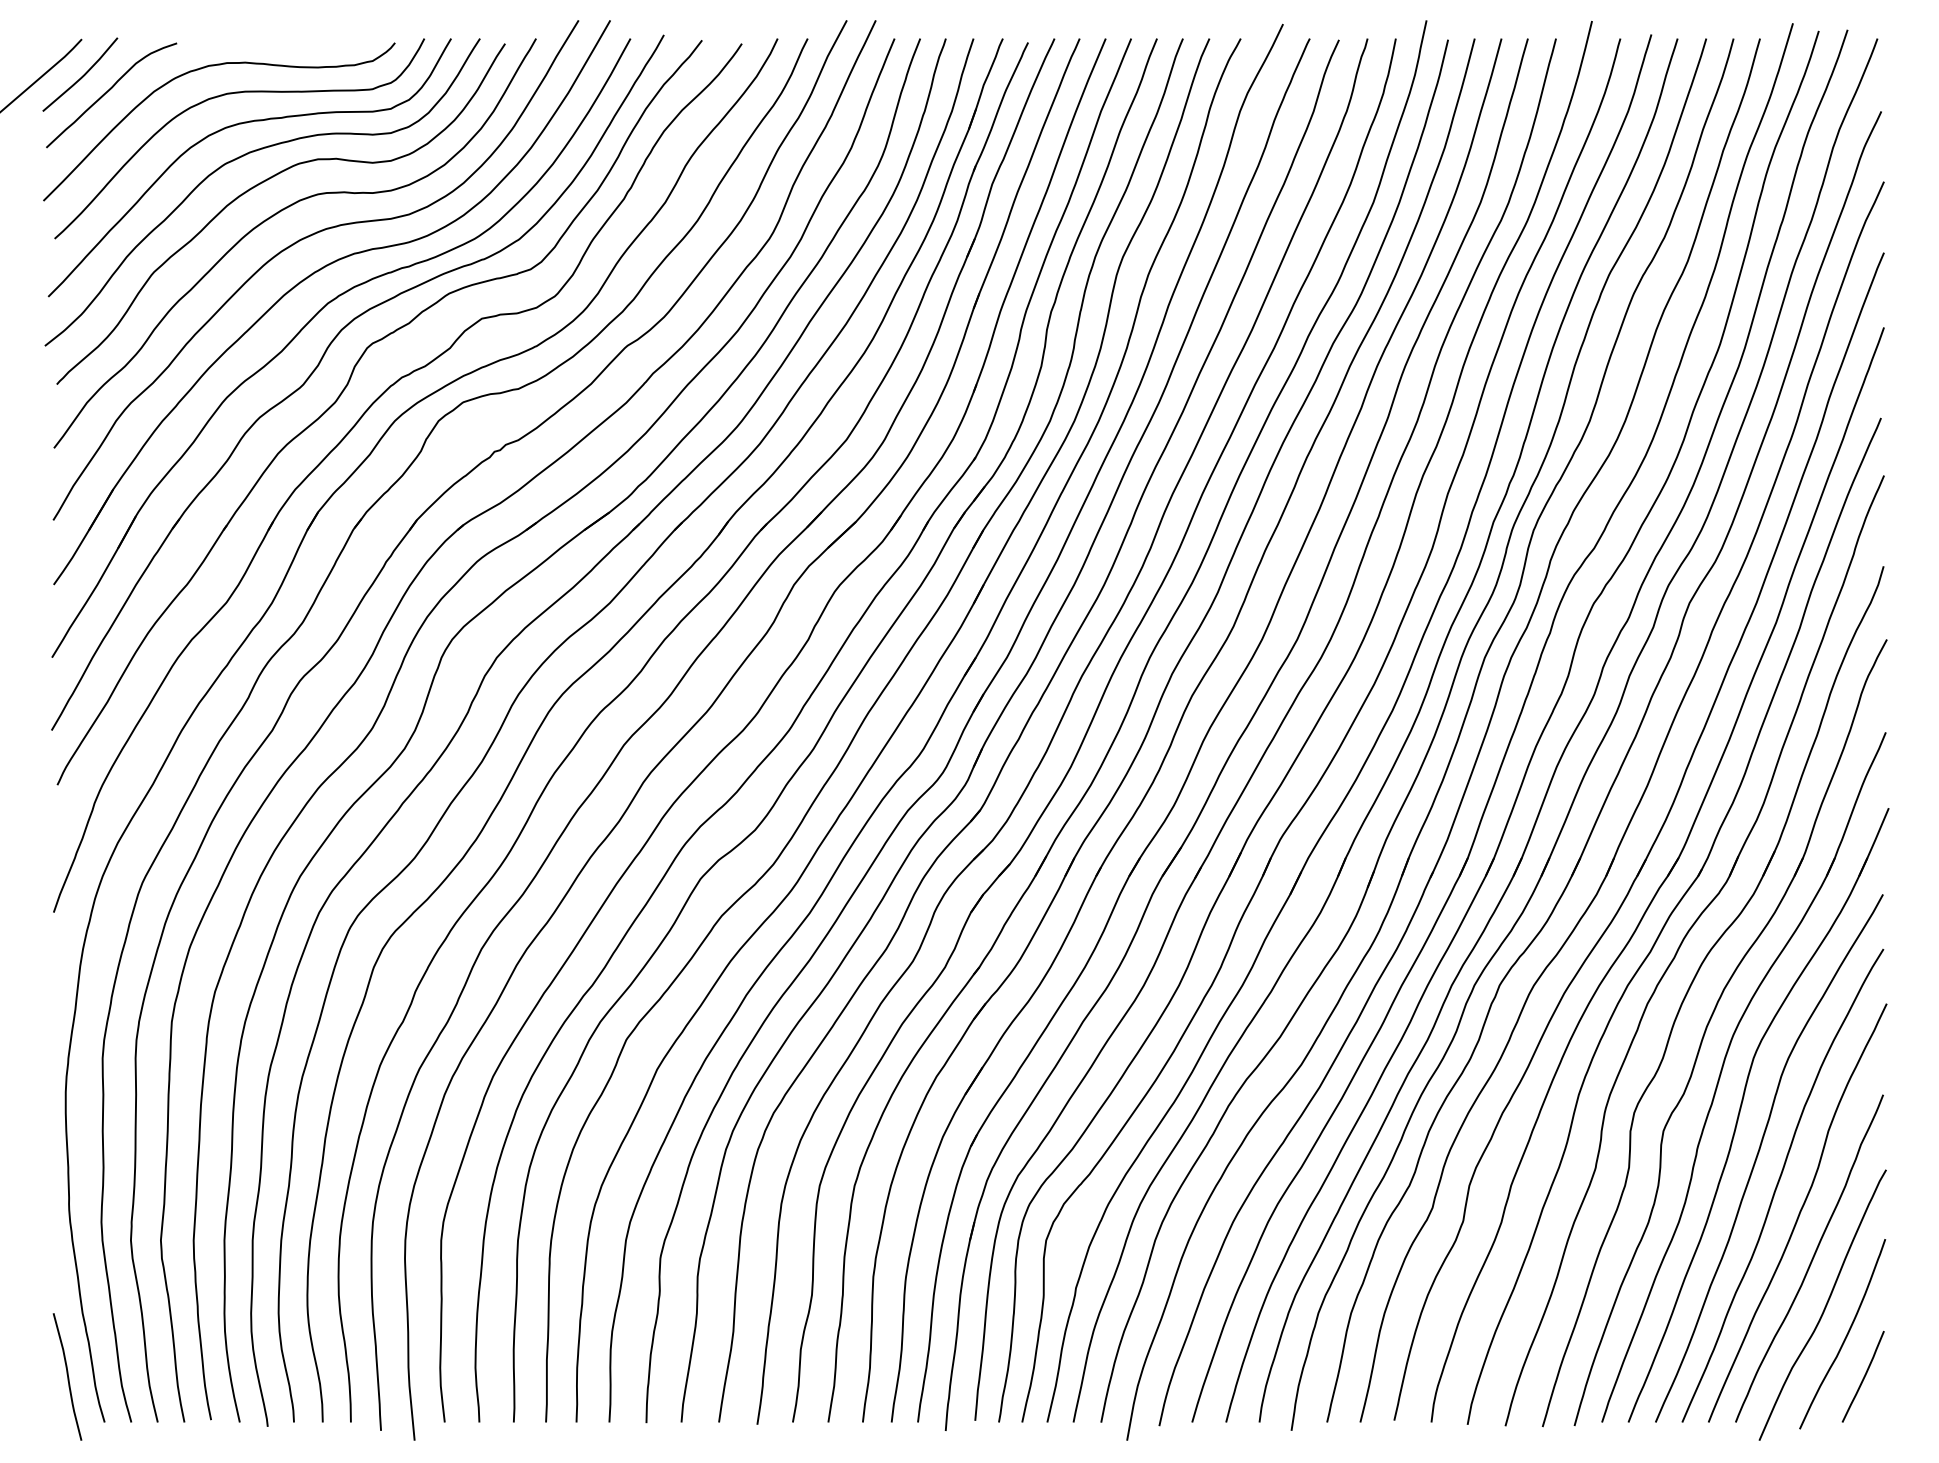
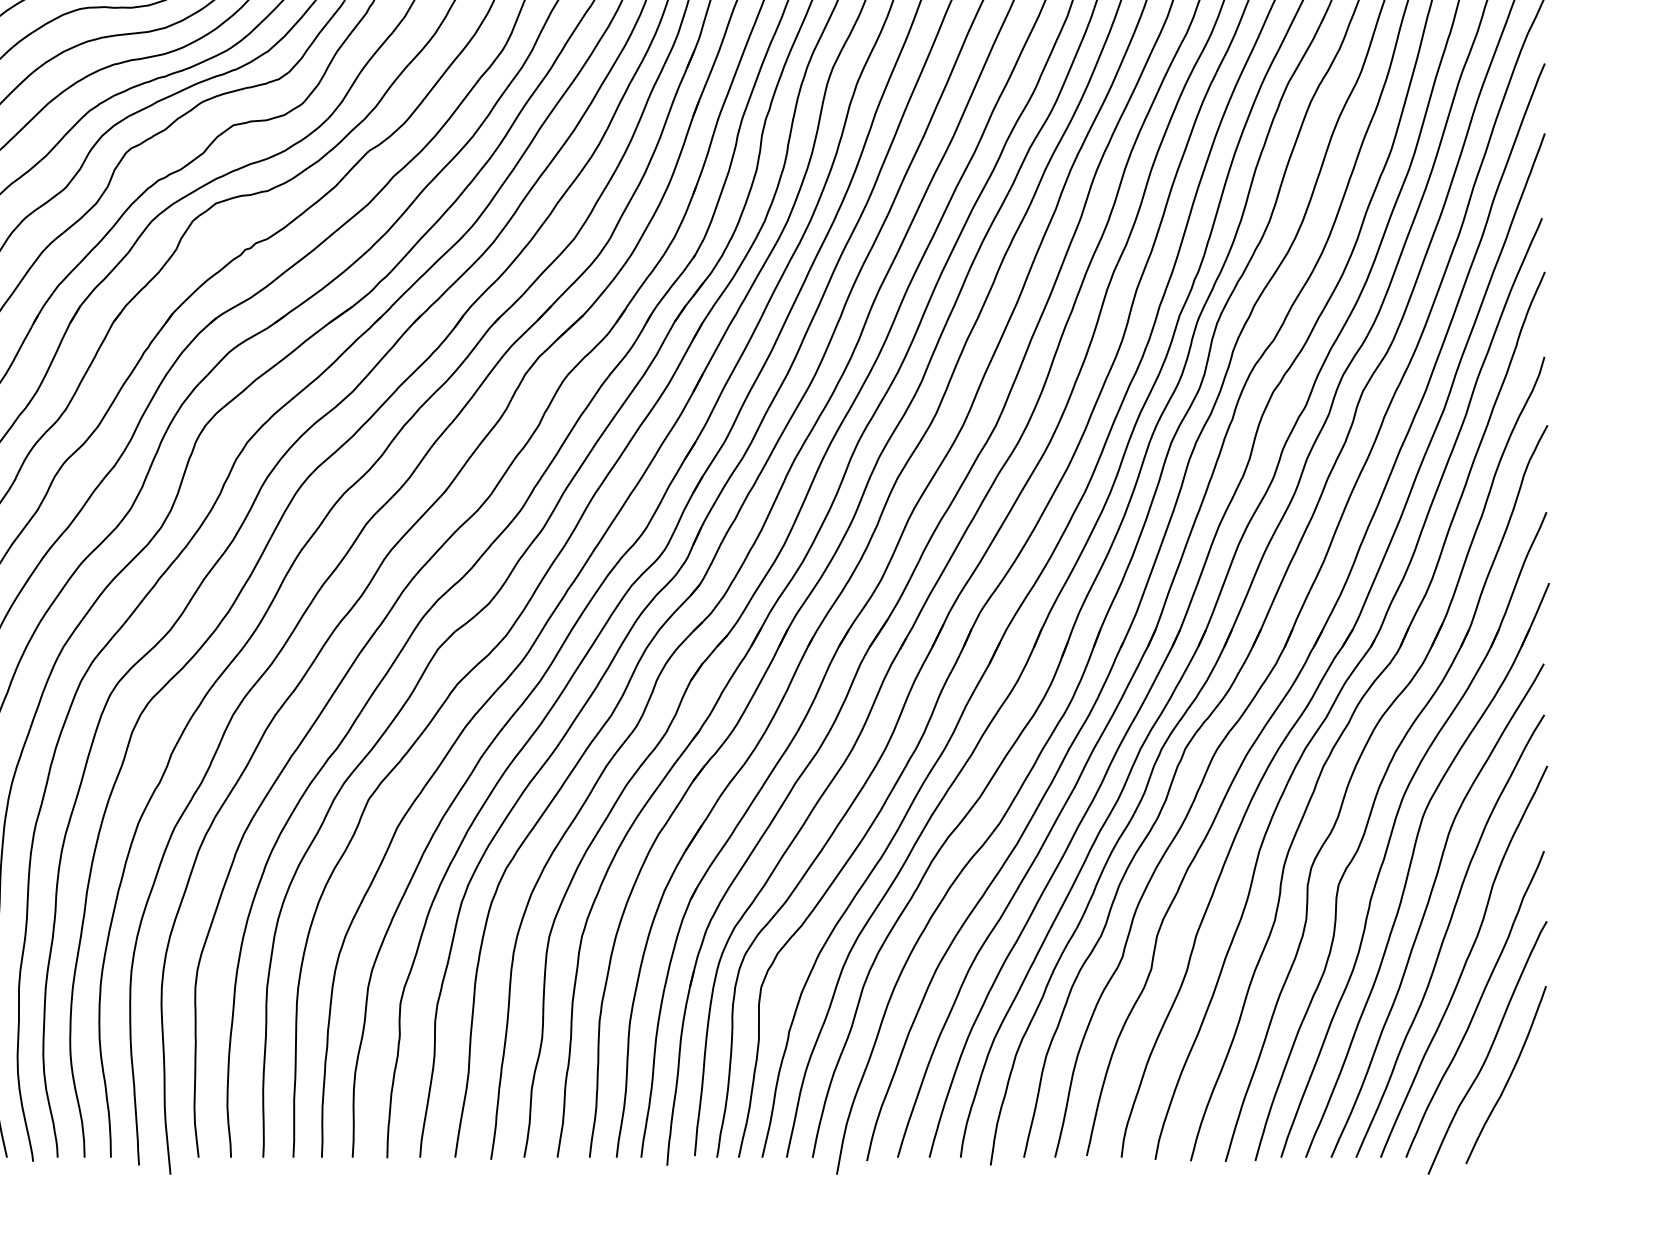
curve: (1863, 1376) -> (1525, 1114), removed

